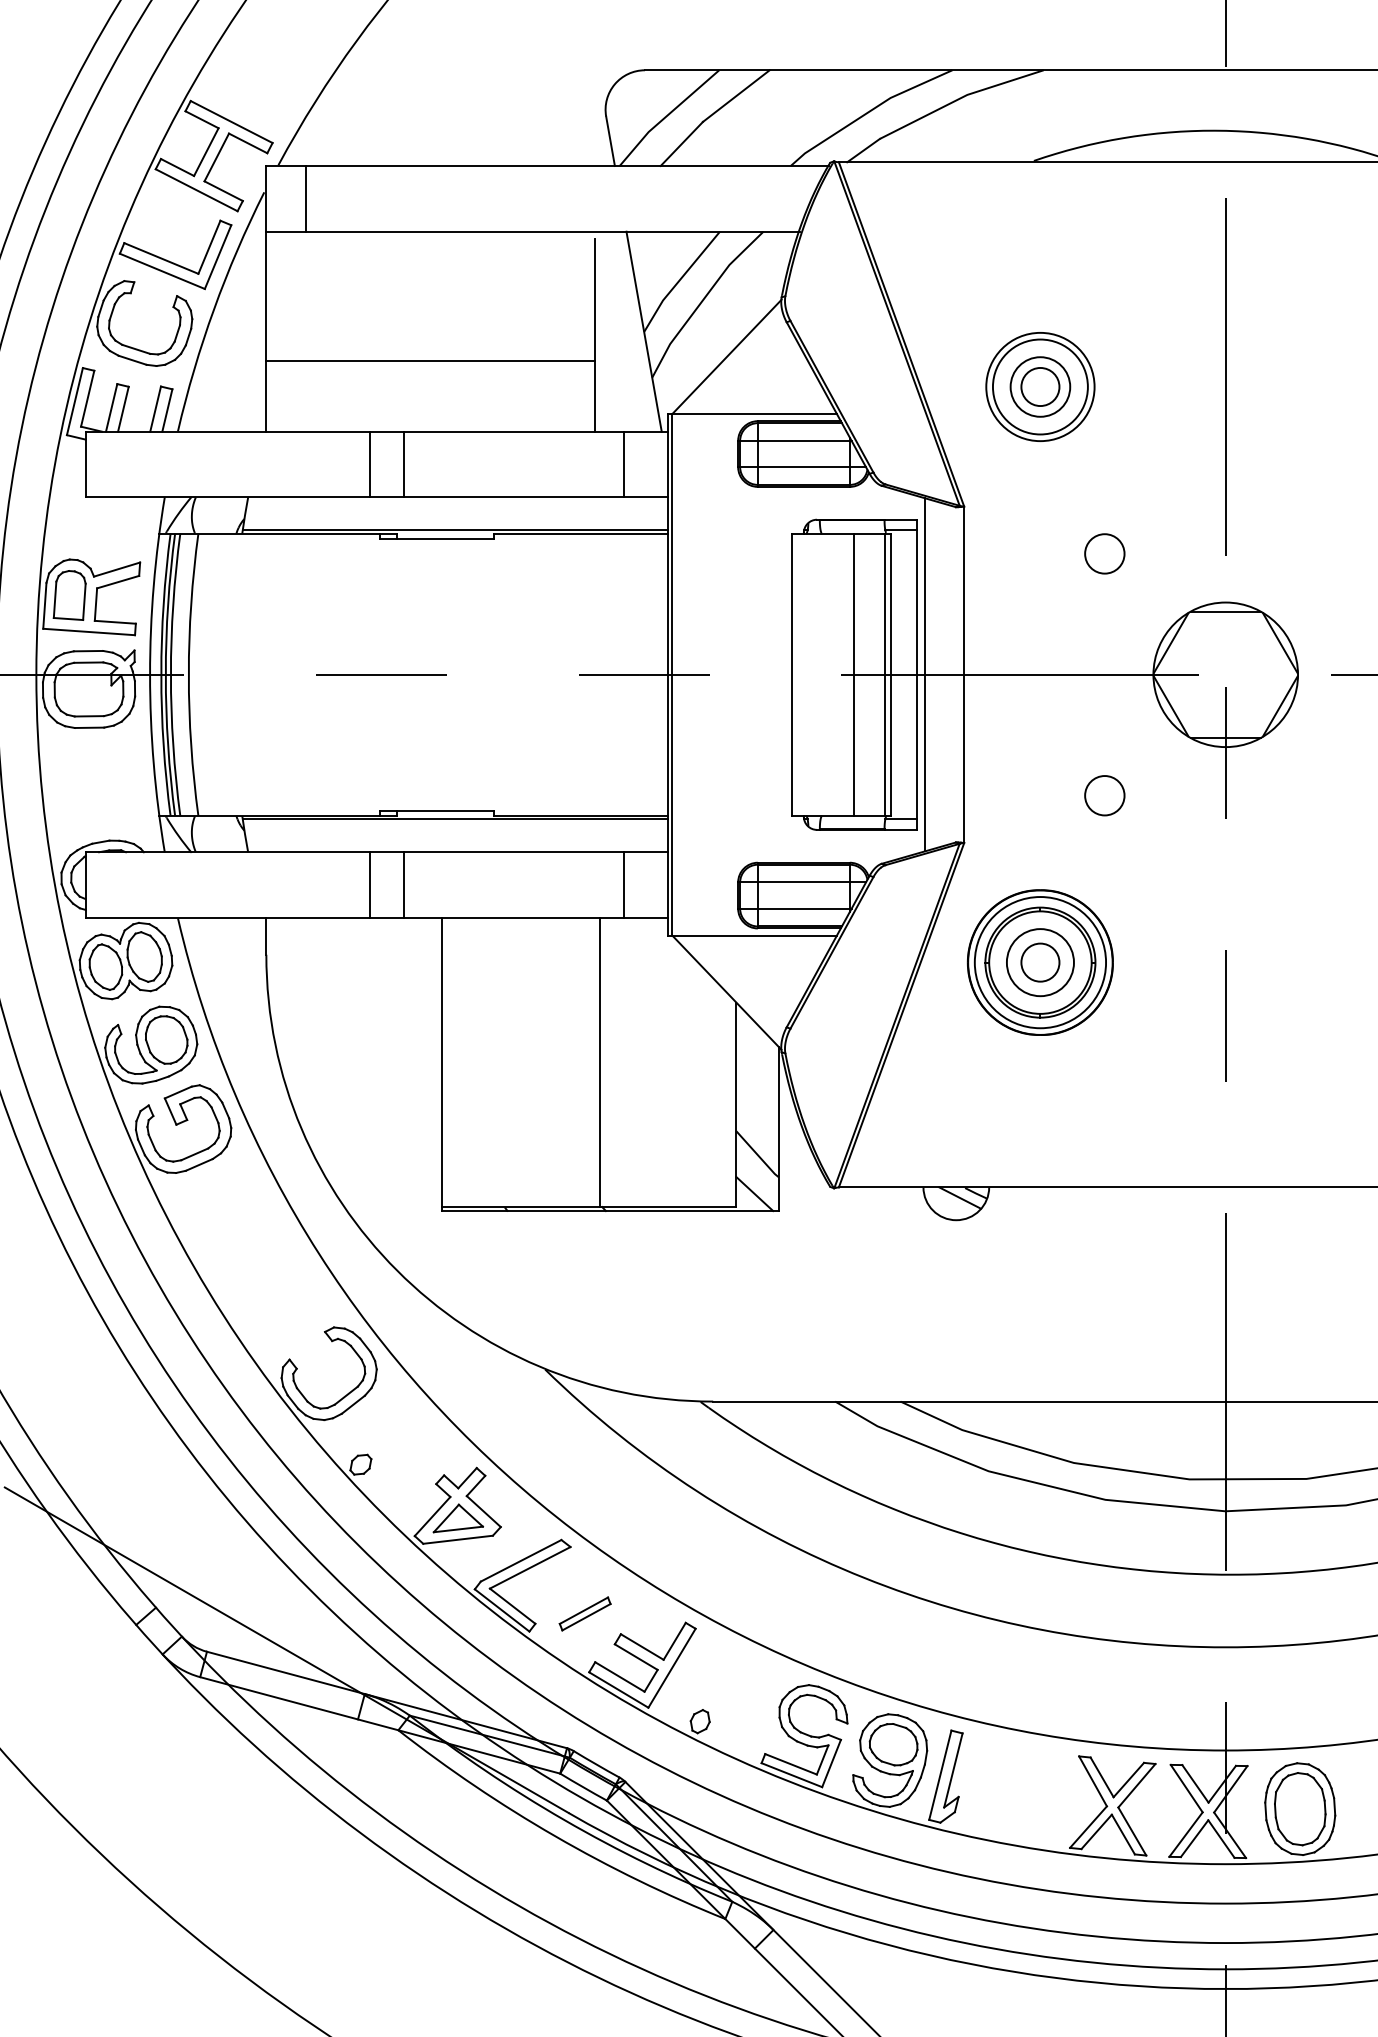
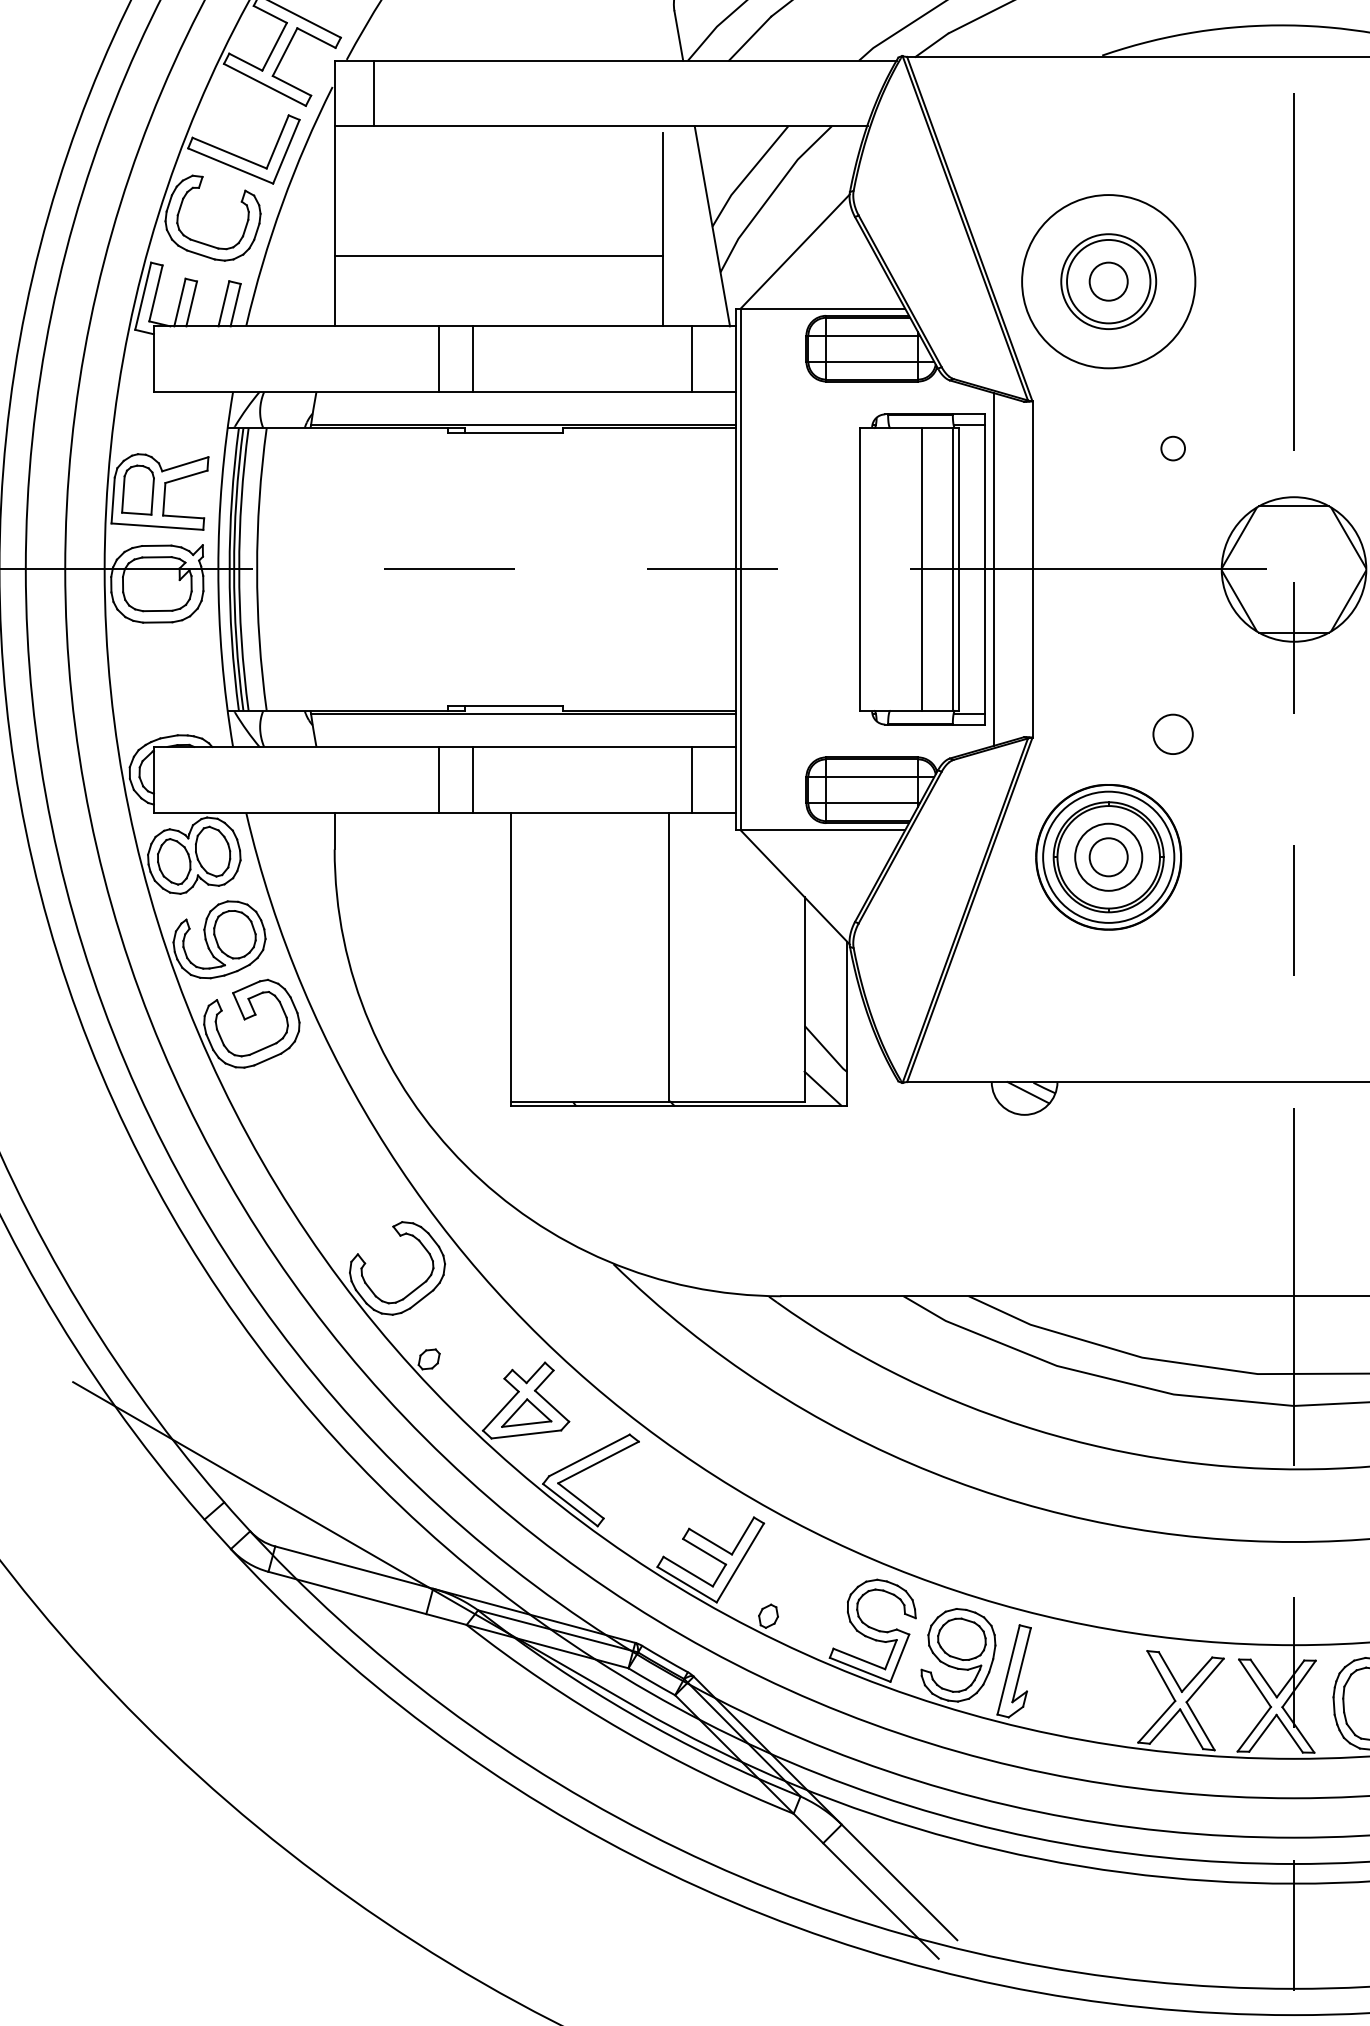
circle: (1040, 386) -> (1108, 281), size x1.4
circle: (1040, 386) -> (1108, 281), size x1.6
circle: (1104, 553) -> (1172, 448), size x0.6
circle: (1104, 795) -> (1172, 734), moved
part: (584, 1613) -> (652, 1508), removed

